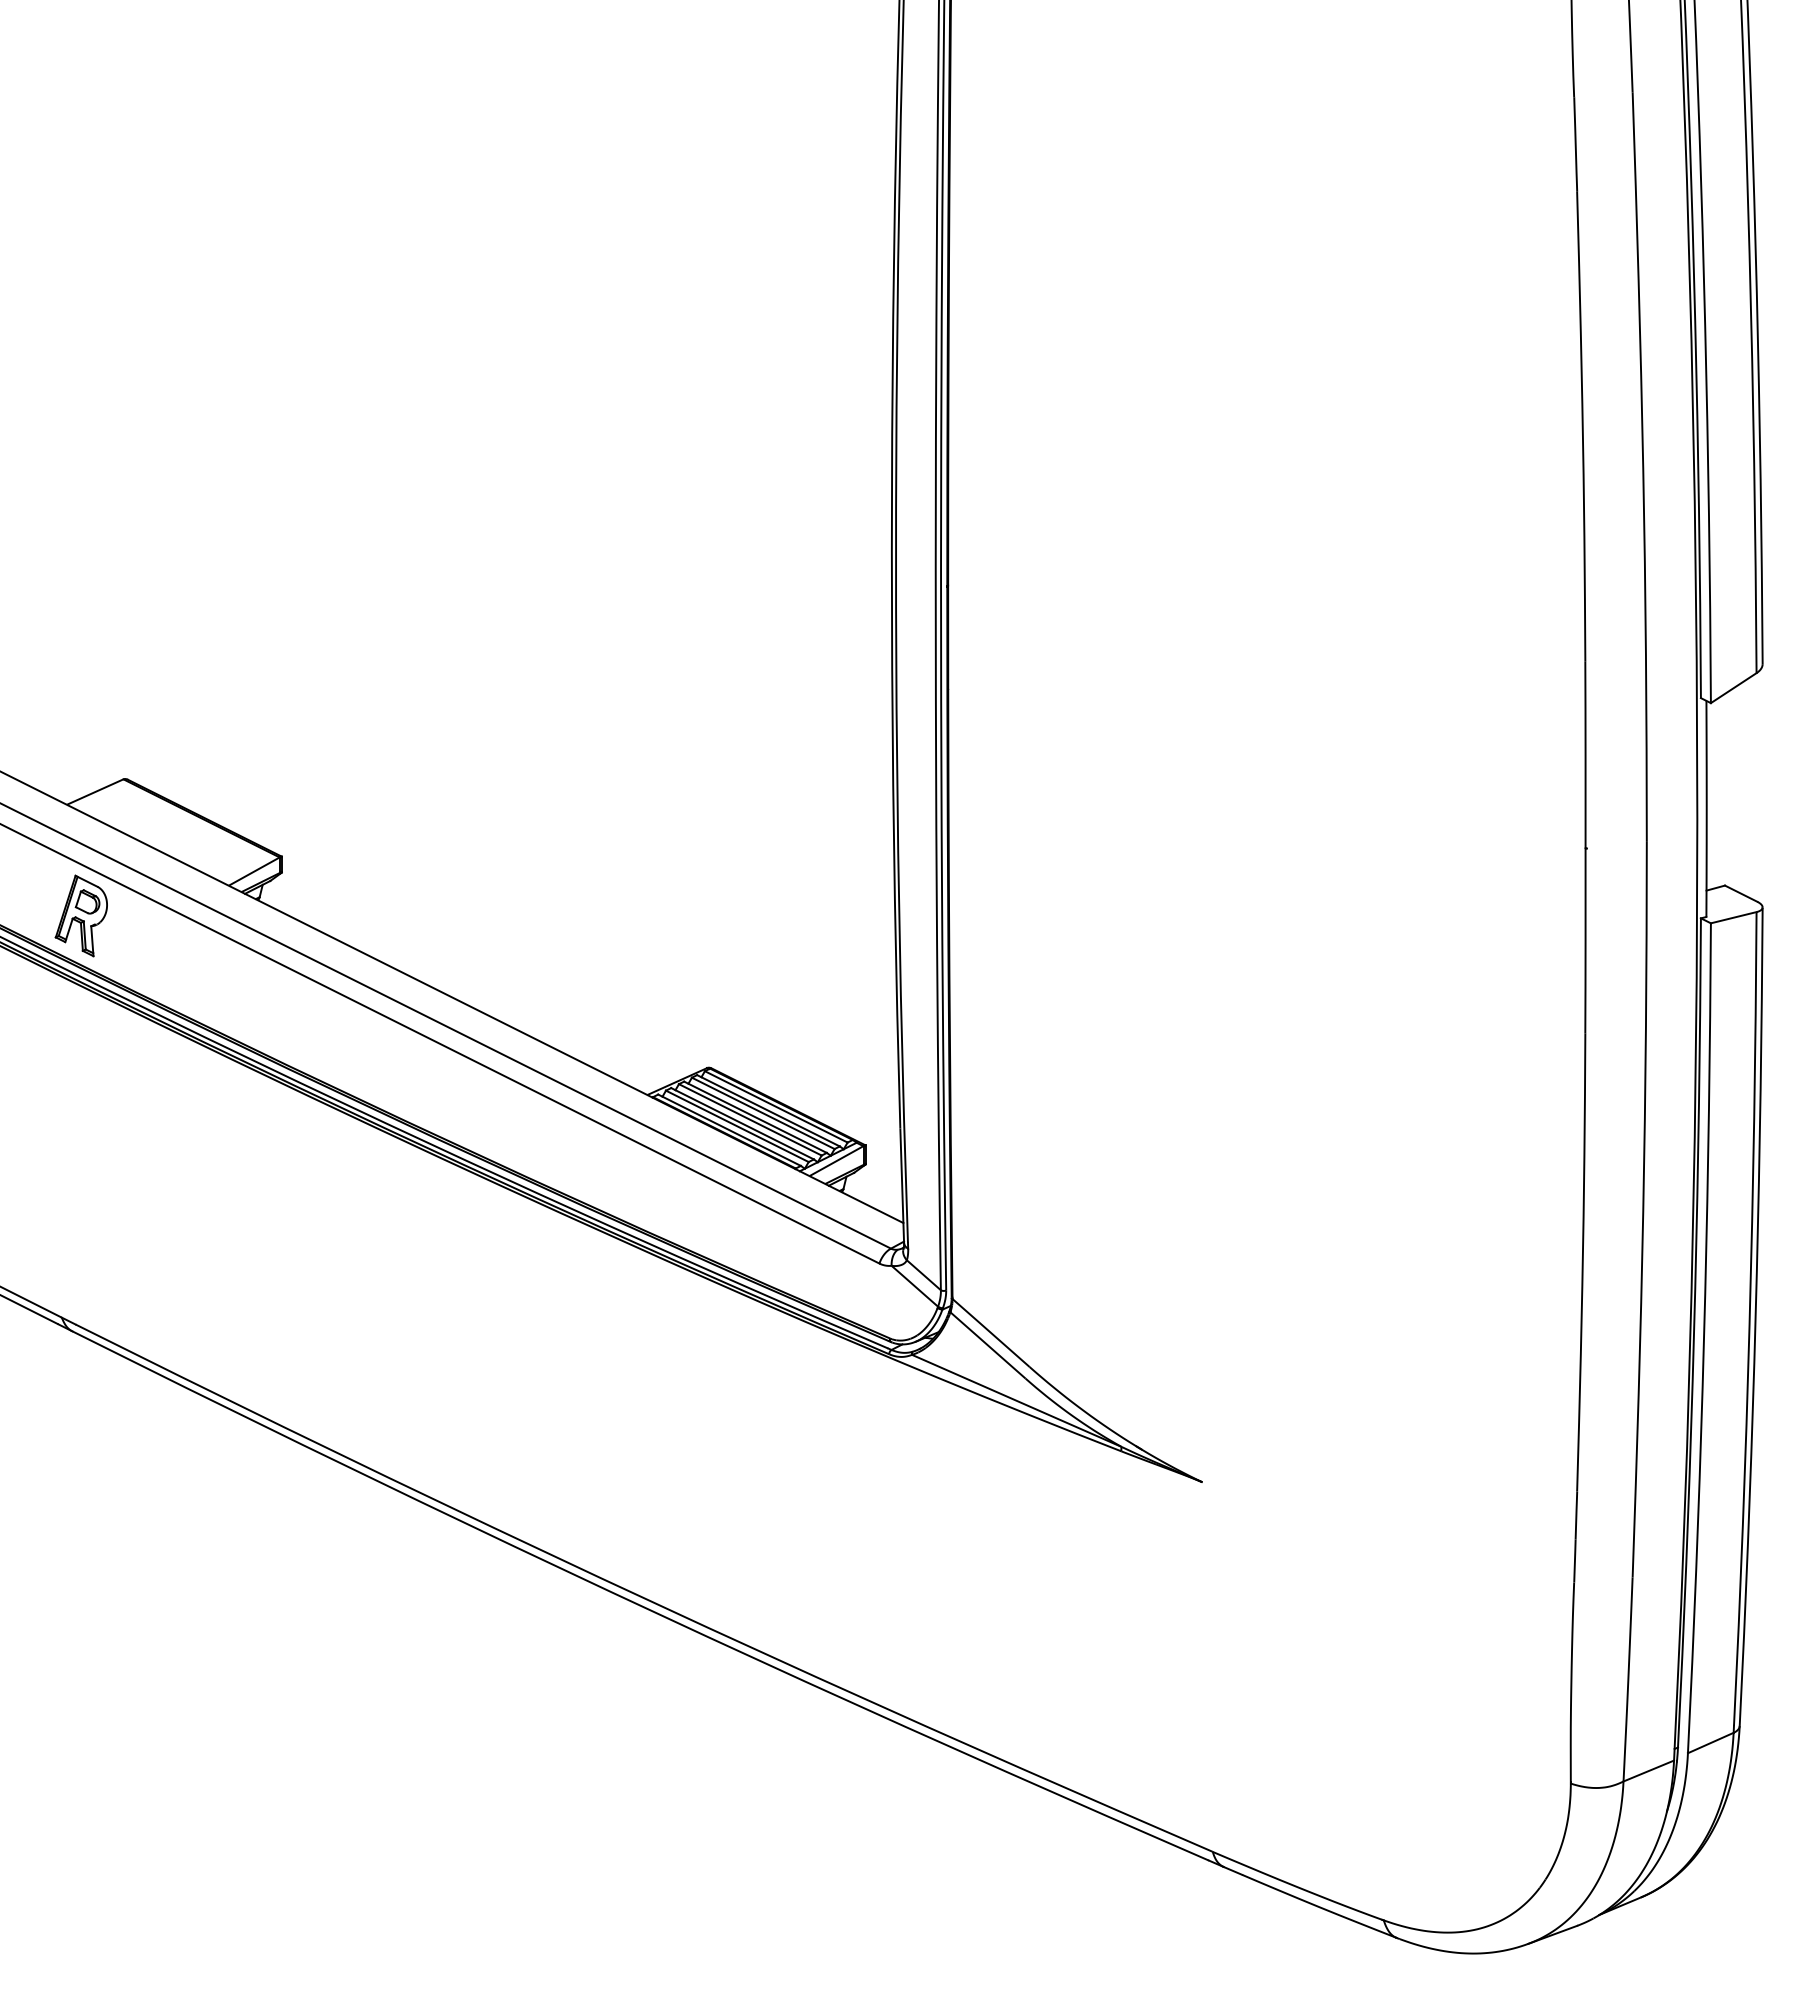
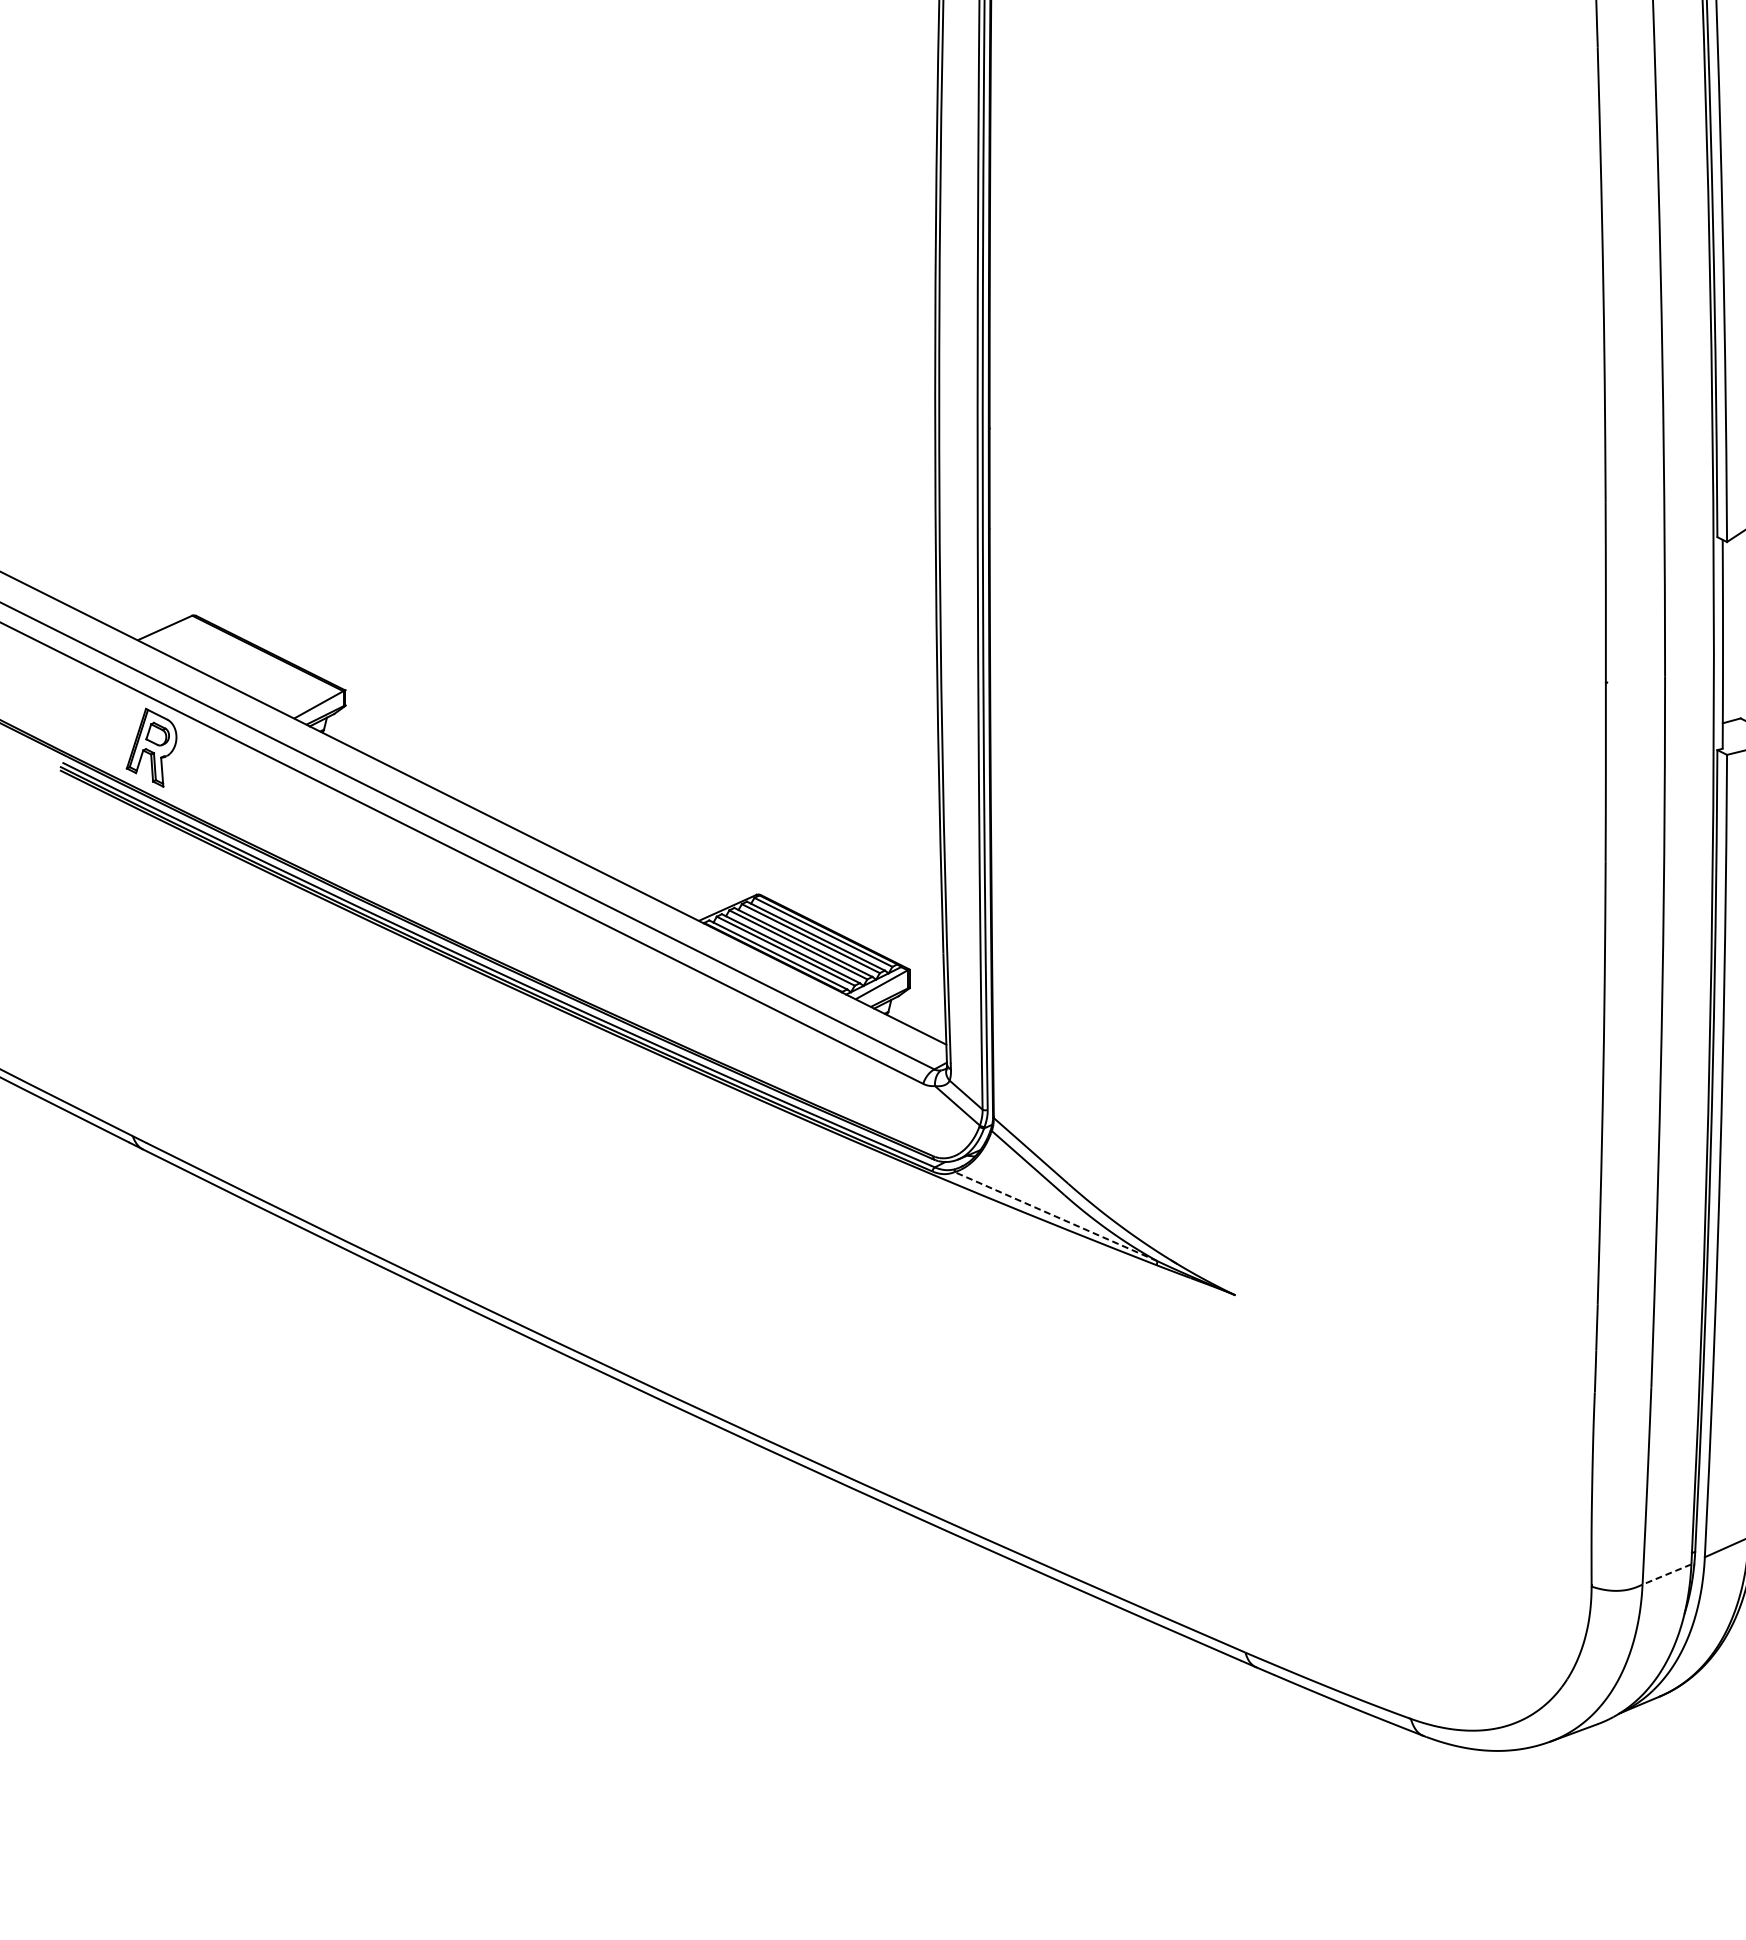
line: (1016, 1400) -> (1055, 1216), solid -> dashed
line: (1648, 1771) -> (1666, 1574), solid -> dashed

